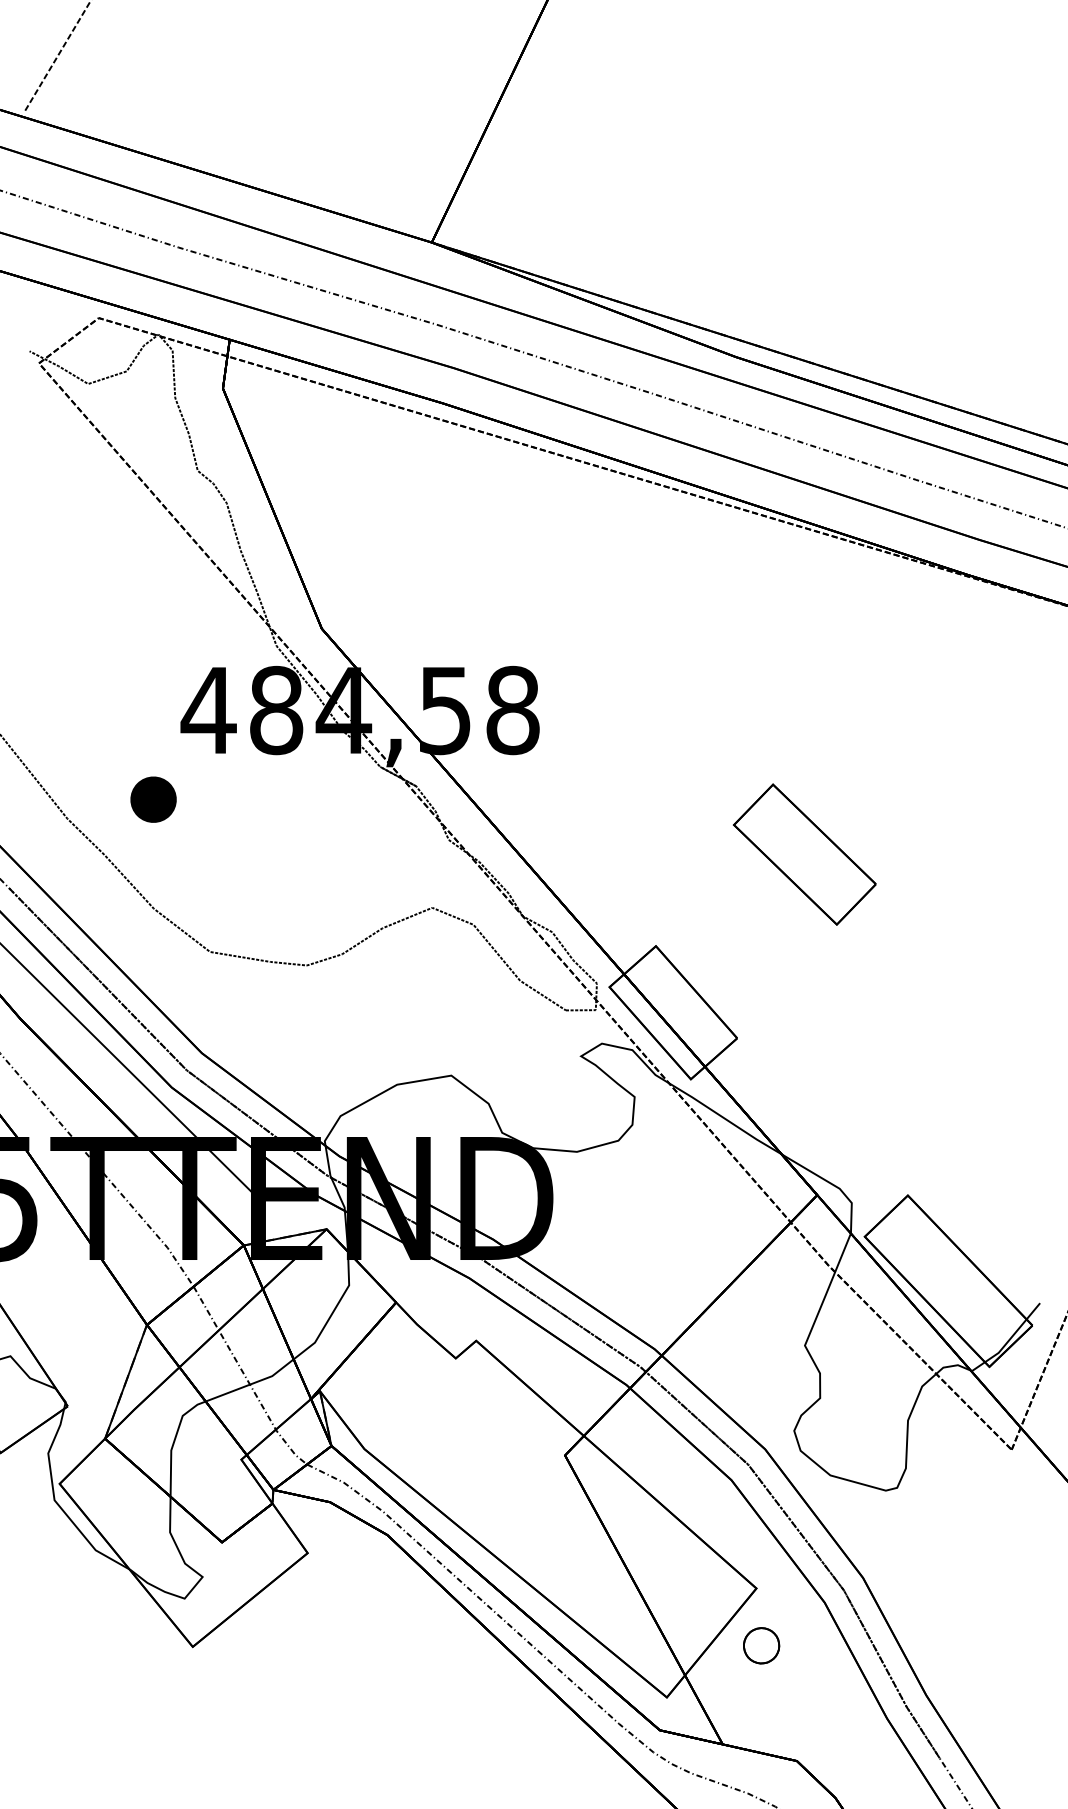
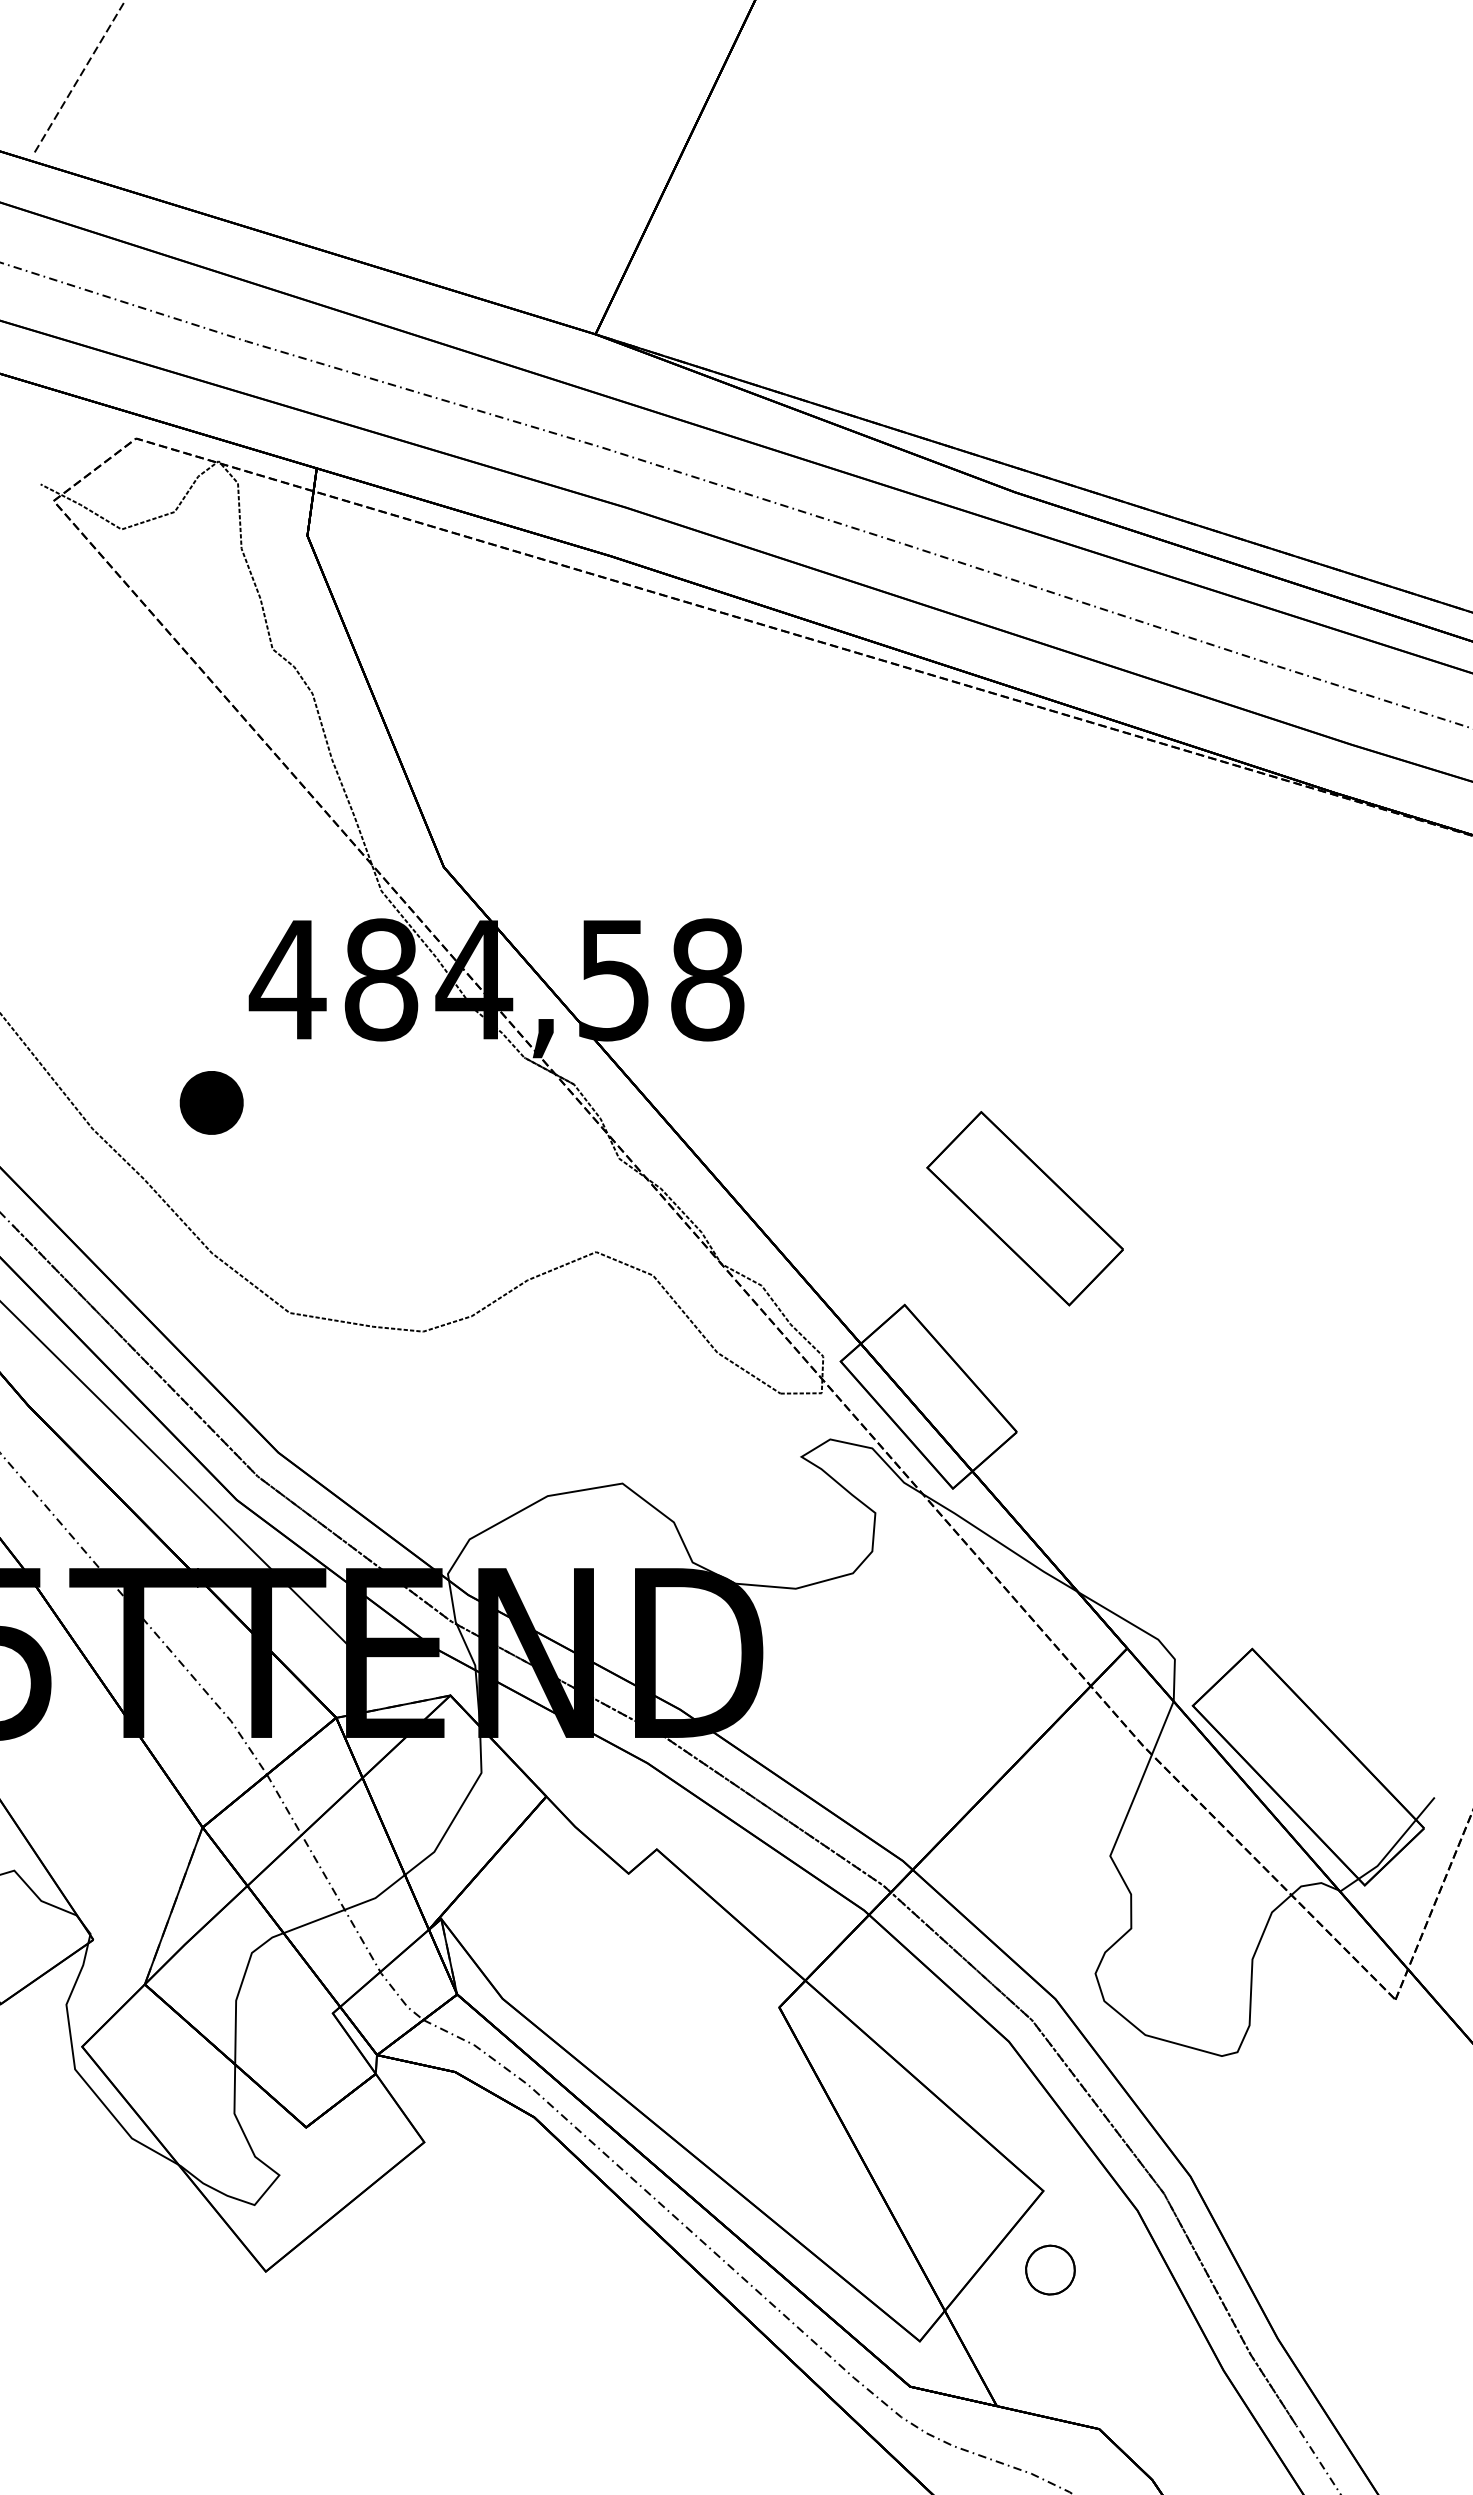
part: (804, 854) -> (1024, 1208), moved

